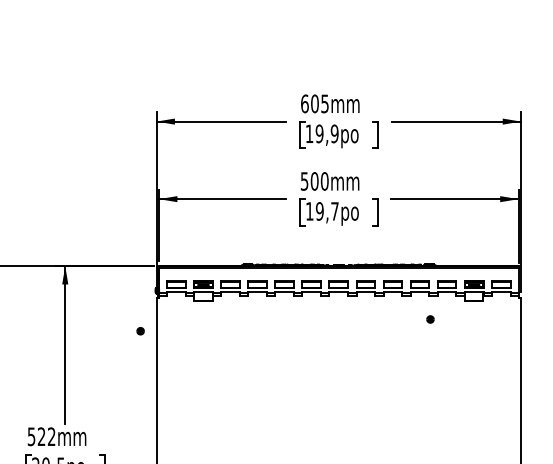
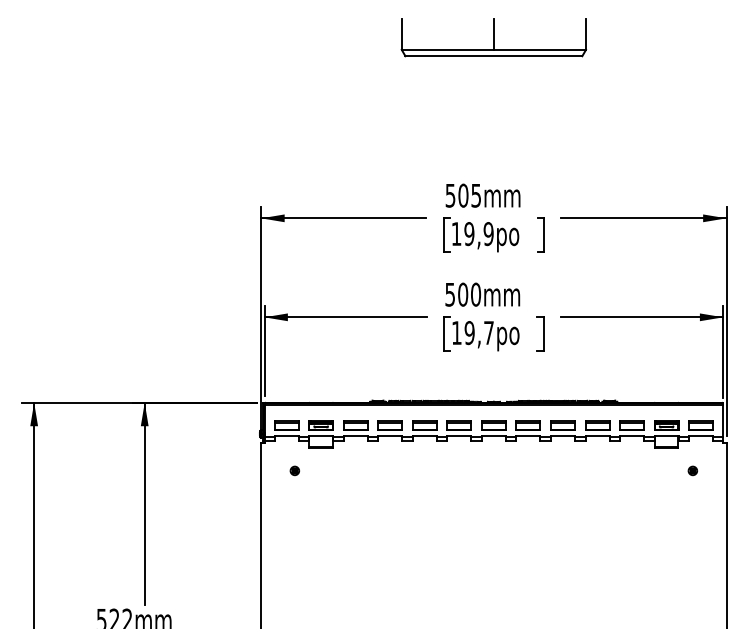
text: (304, 103) -> (450, 195), 605mm -> 505mm
part: (430, 319) -> (692, 470), moved
part: (140, 330) -> (294, 470), moved

